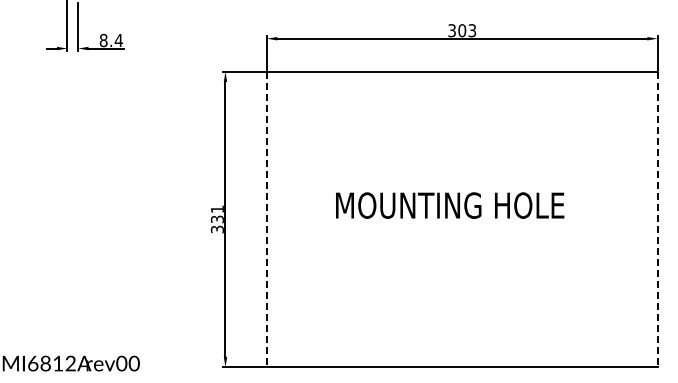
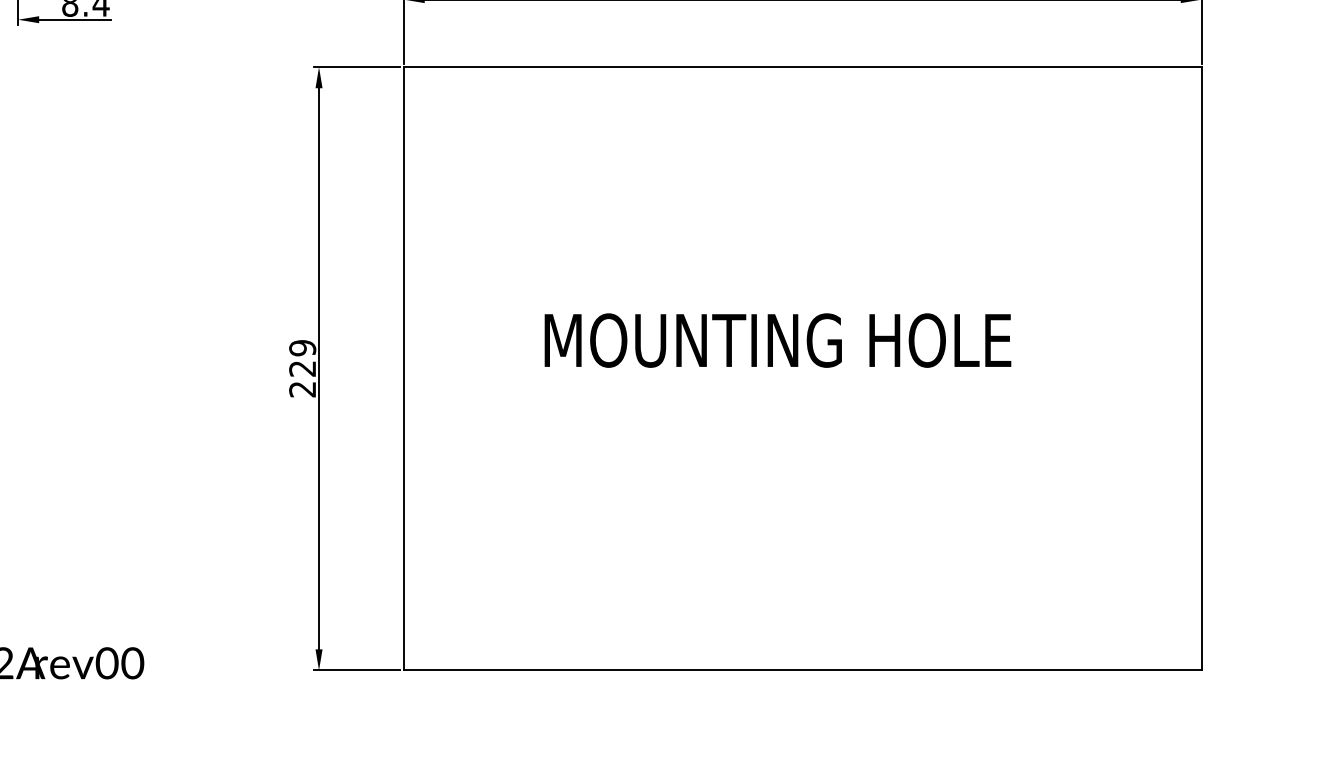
text: (216, 219) -> (300, 368), 331 -> 229
line: (266, 219) -> (402, 368), dashed -> solid
line: (657, 219) -> (1201, 368), dashed -> solid

